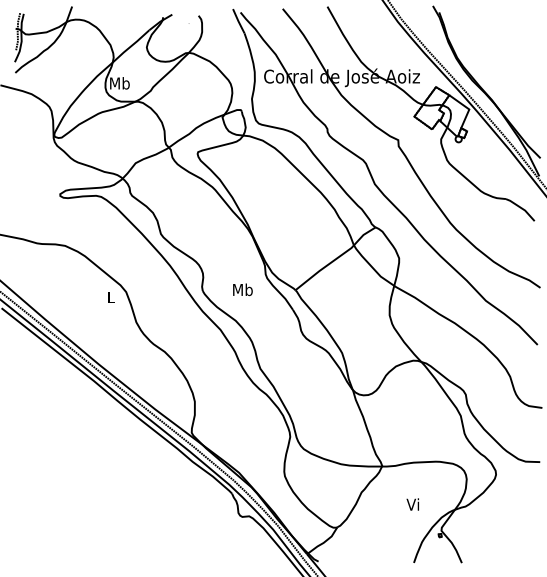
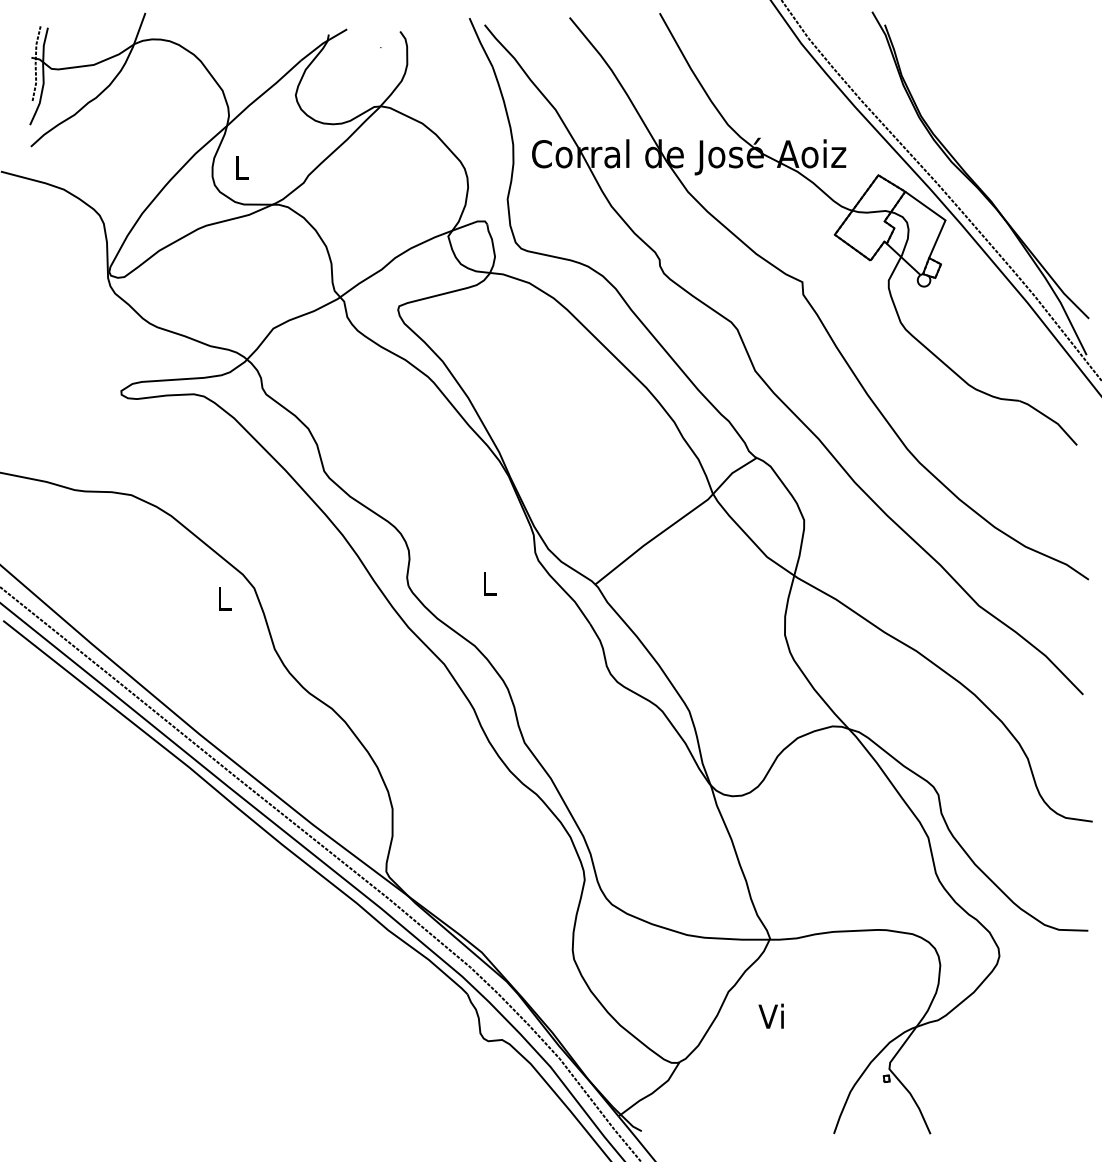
text: (119, 83) -> (240, 168), Mb -> L
text: (242, 289) -> (488, 583), Mb -> L
text: (412, 504) -> (770, 1016), moved

